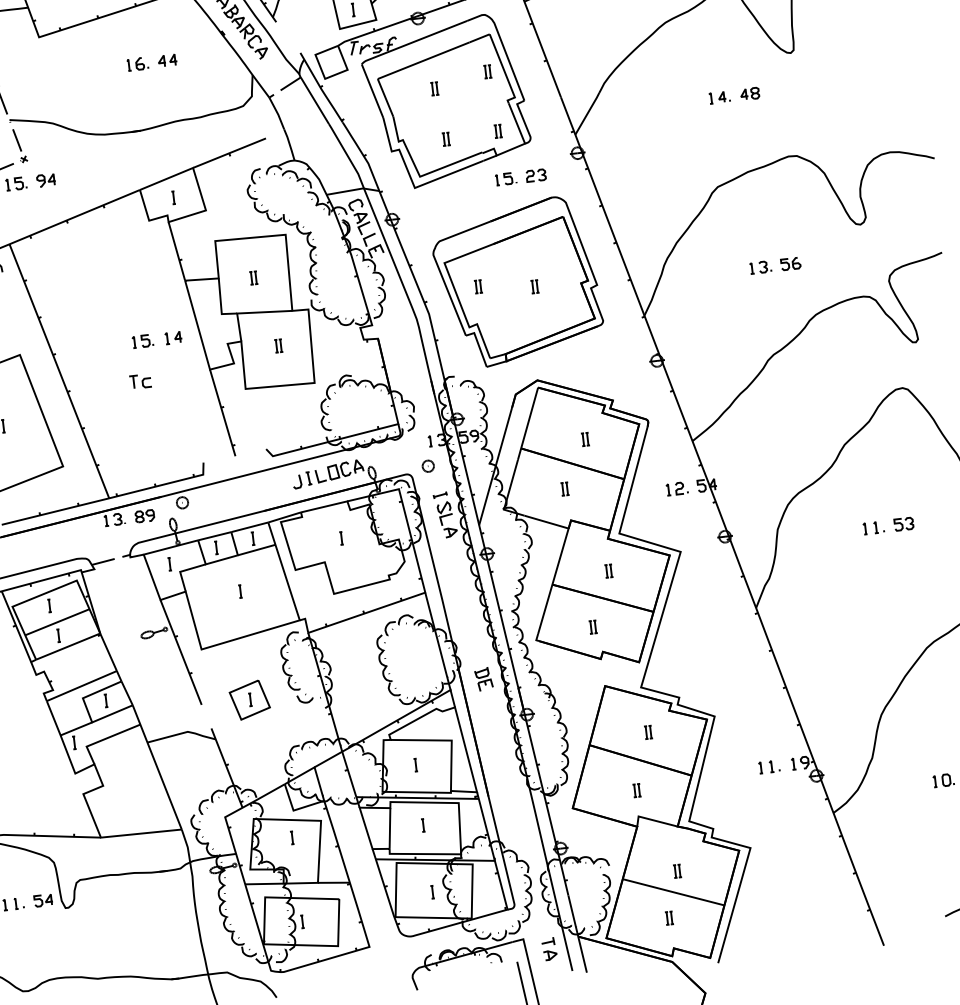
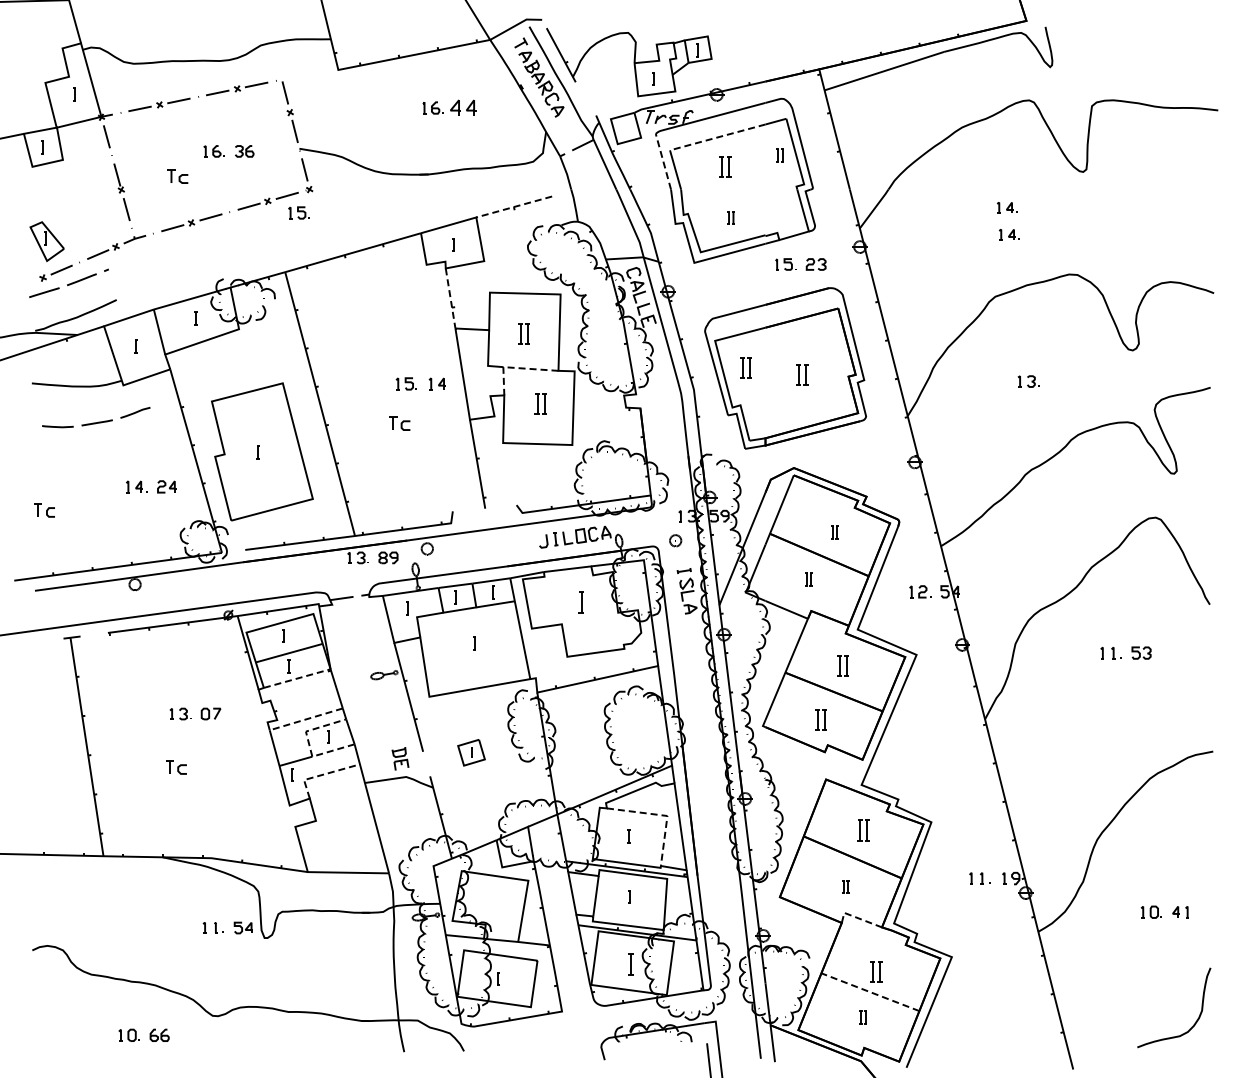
part: (166, 60) -> (462, 107), size x1.4
line: (423, 60) -> (717, 137), solid -> dashed
part: (434, 88) -> (725, 166), size x1.6
line: (372, 90) -> (663, 161), solid -> dashed
part: (749, 93) -> (1037, 207), removed
part: (724, 123) -> (1009, 234), added
part: (498, 131) -> (783, 216), removed
line: (228, 153) -> (513, 207), solid -> dashed
part: (45, 180) -> (328, 212), removed
line: (176, 252) -> (450, 299), solid -> dashed
part: (790, 263) -> (1058, 381), removed
part: (253, 277) -> (523, 333), size x1.6
part: (534, 286) -> (801, 374), size x1.6
part: (477, 287) -> (745, 368), size x1.6
line: (250, 313) -> (516, 368), solid -> dashed
part: (278, 346) -> (540, 404), size x1.6
part: (340, 538) -> (580, 602), size x1.6
part: (608, 570) -> (842, 665), size x1.6
part: (592, 627) -> (820, 719), size x1.6
line: (68, 646) -> (297, 678), solid -> dashed
part: (483, 678) -> (400, 758), moved
line: (81, 686) -> (305, 719), solid -> dashed
part: (249, 700) -> (471, 752), size x0.7
line: (88, 711) -> (309, 745), solid -> dashed
part: (648, 732) -> (863, 830), size x1.6
line: (104, 739) -> (322, 775), solid -> dashed
line: (447, 740) -> (663, 815), solid -> dashed
line: (653, 820) -> (858, 918), solid -> dashed
line: (291, 838) -> (497, 894), removed
part: (677, 871) -> (876, 971), size x1.6
line: (672, 891) -> (869, 991), solid -> dashed
part: (432, 892) -> (630, 964), size x1.6
part: (549, 949) -> (740, 1034), removed

